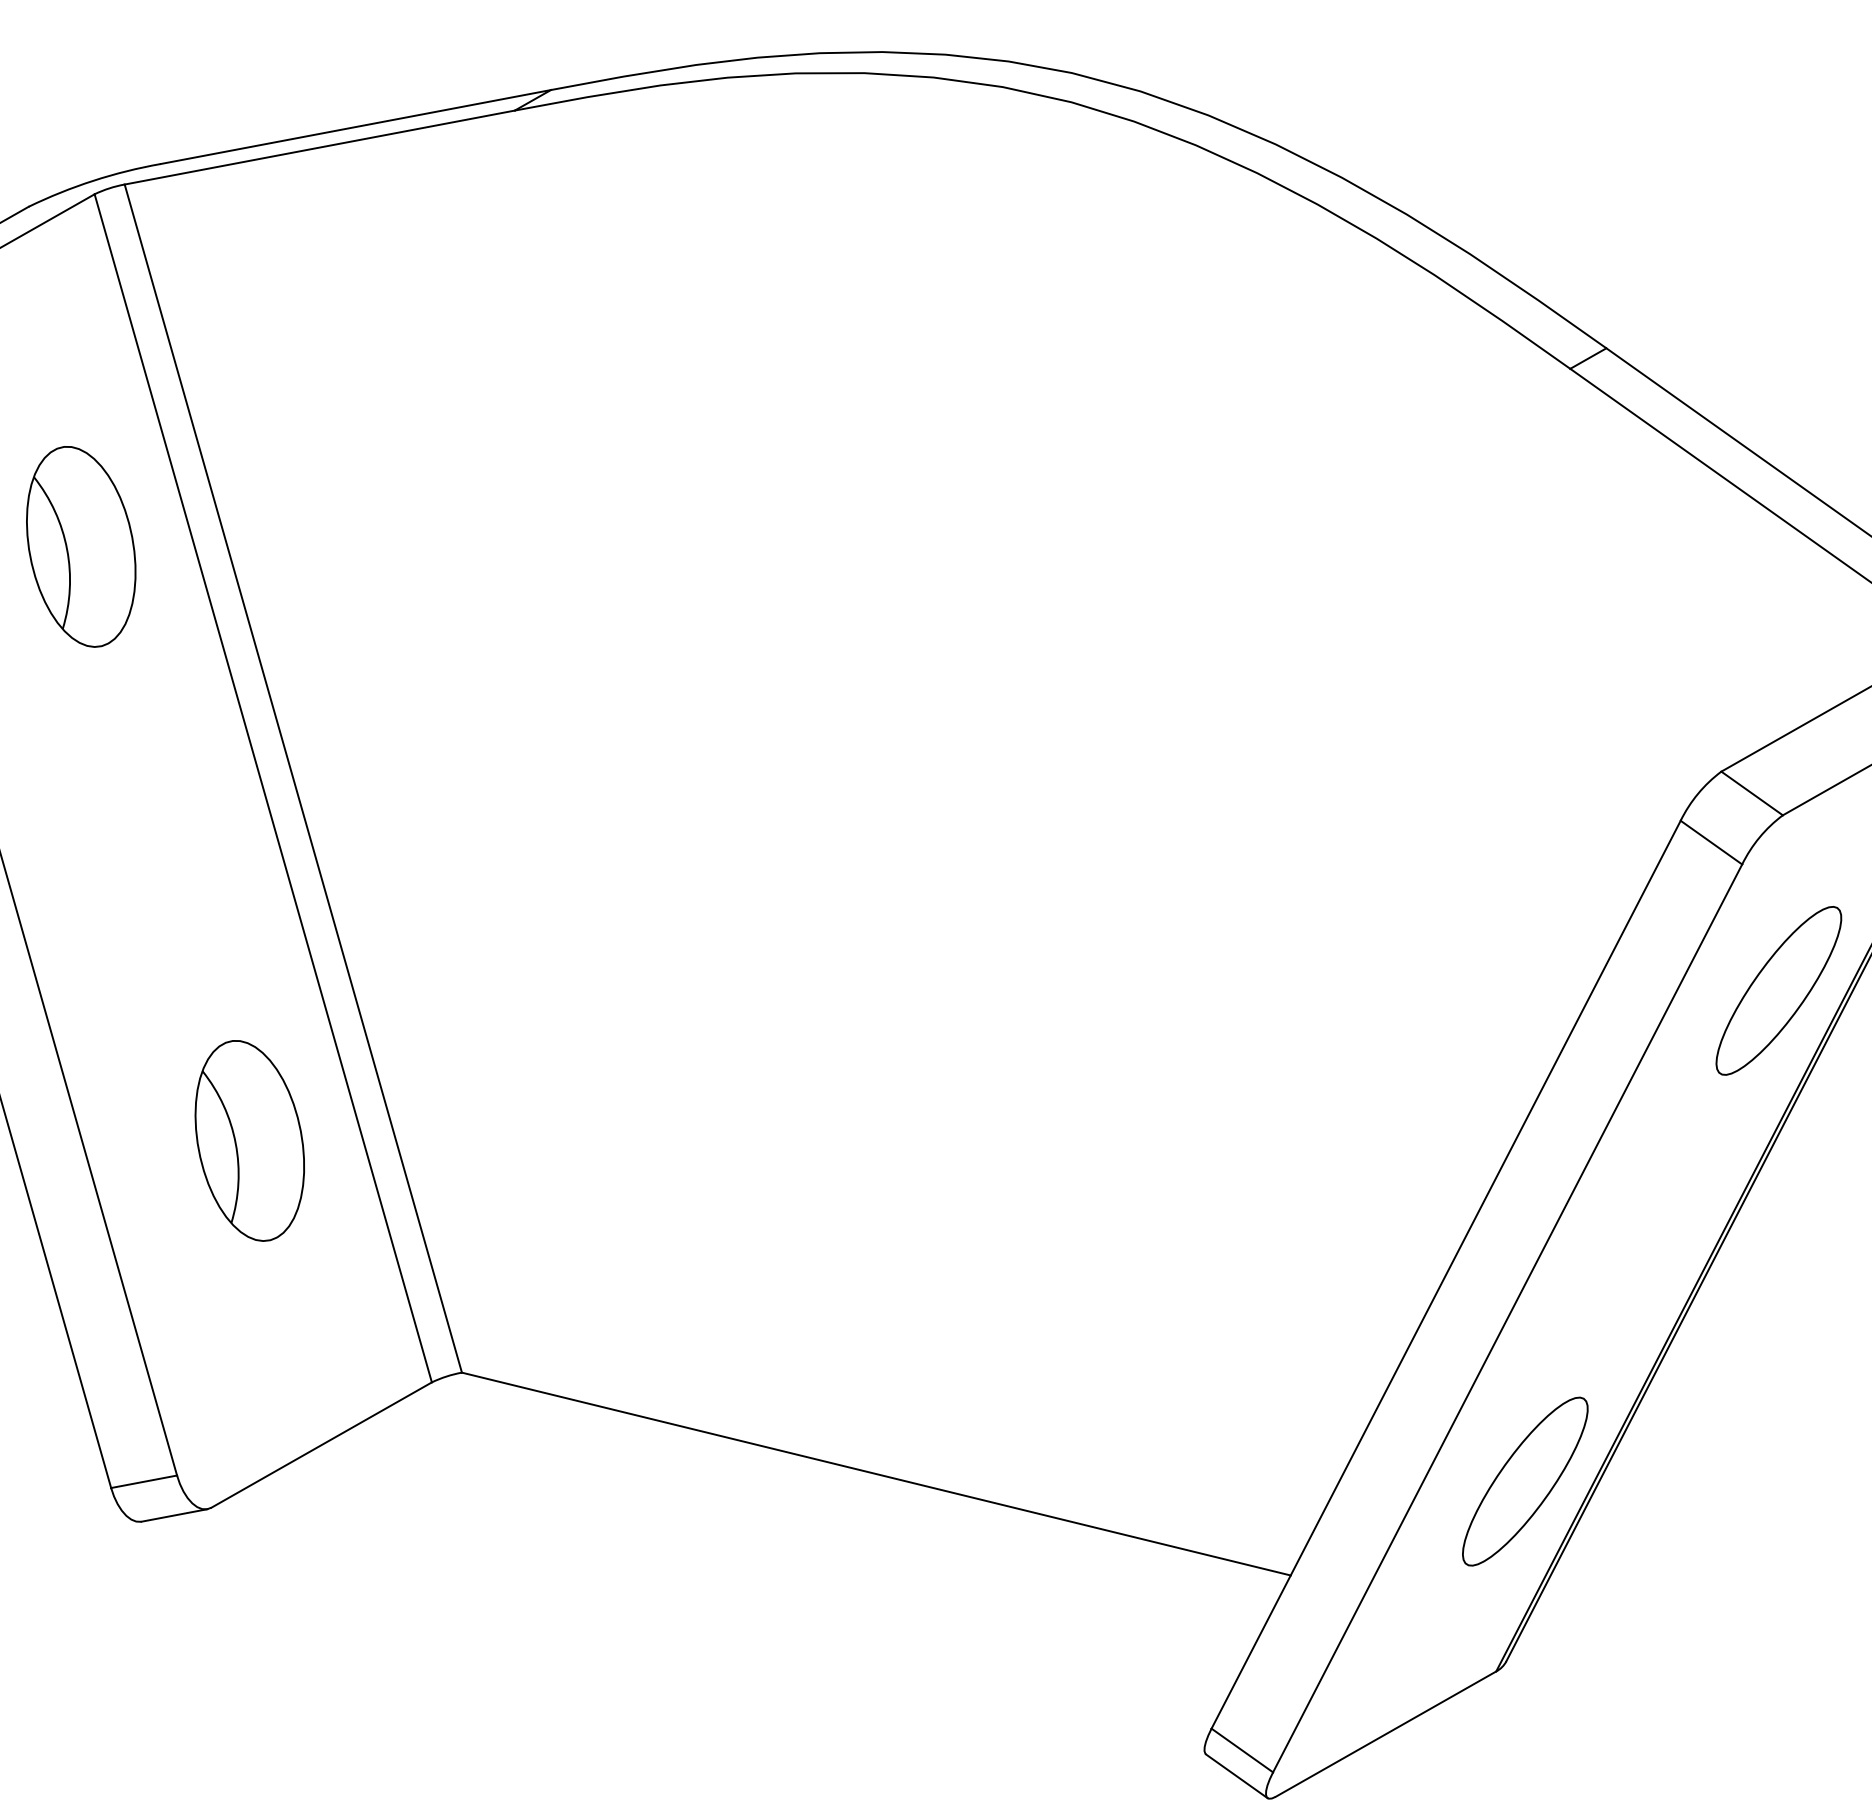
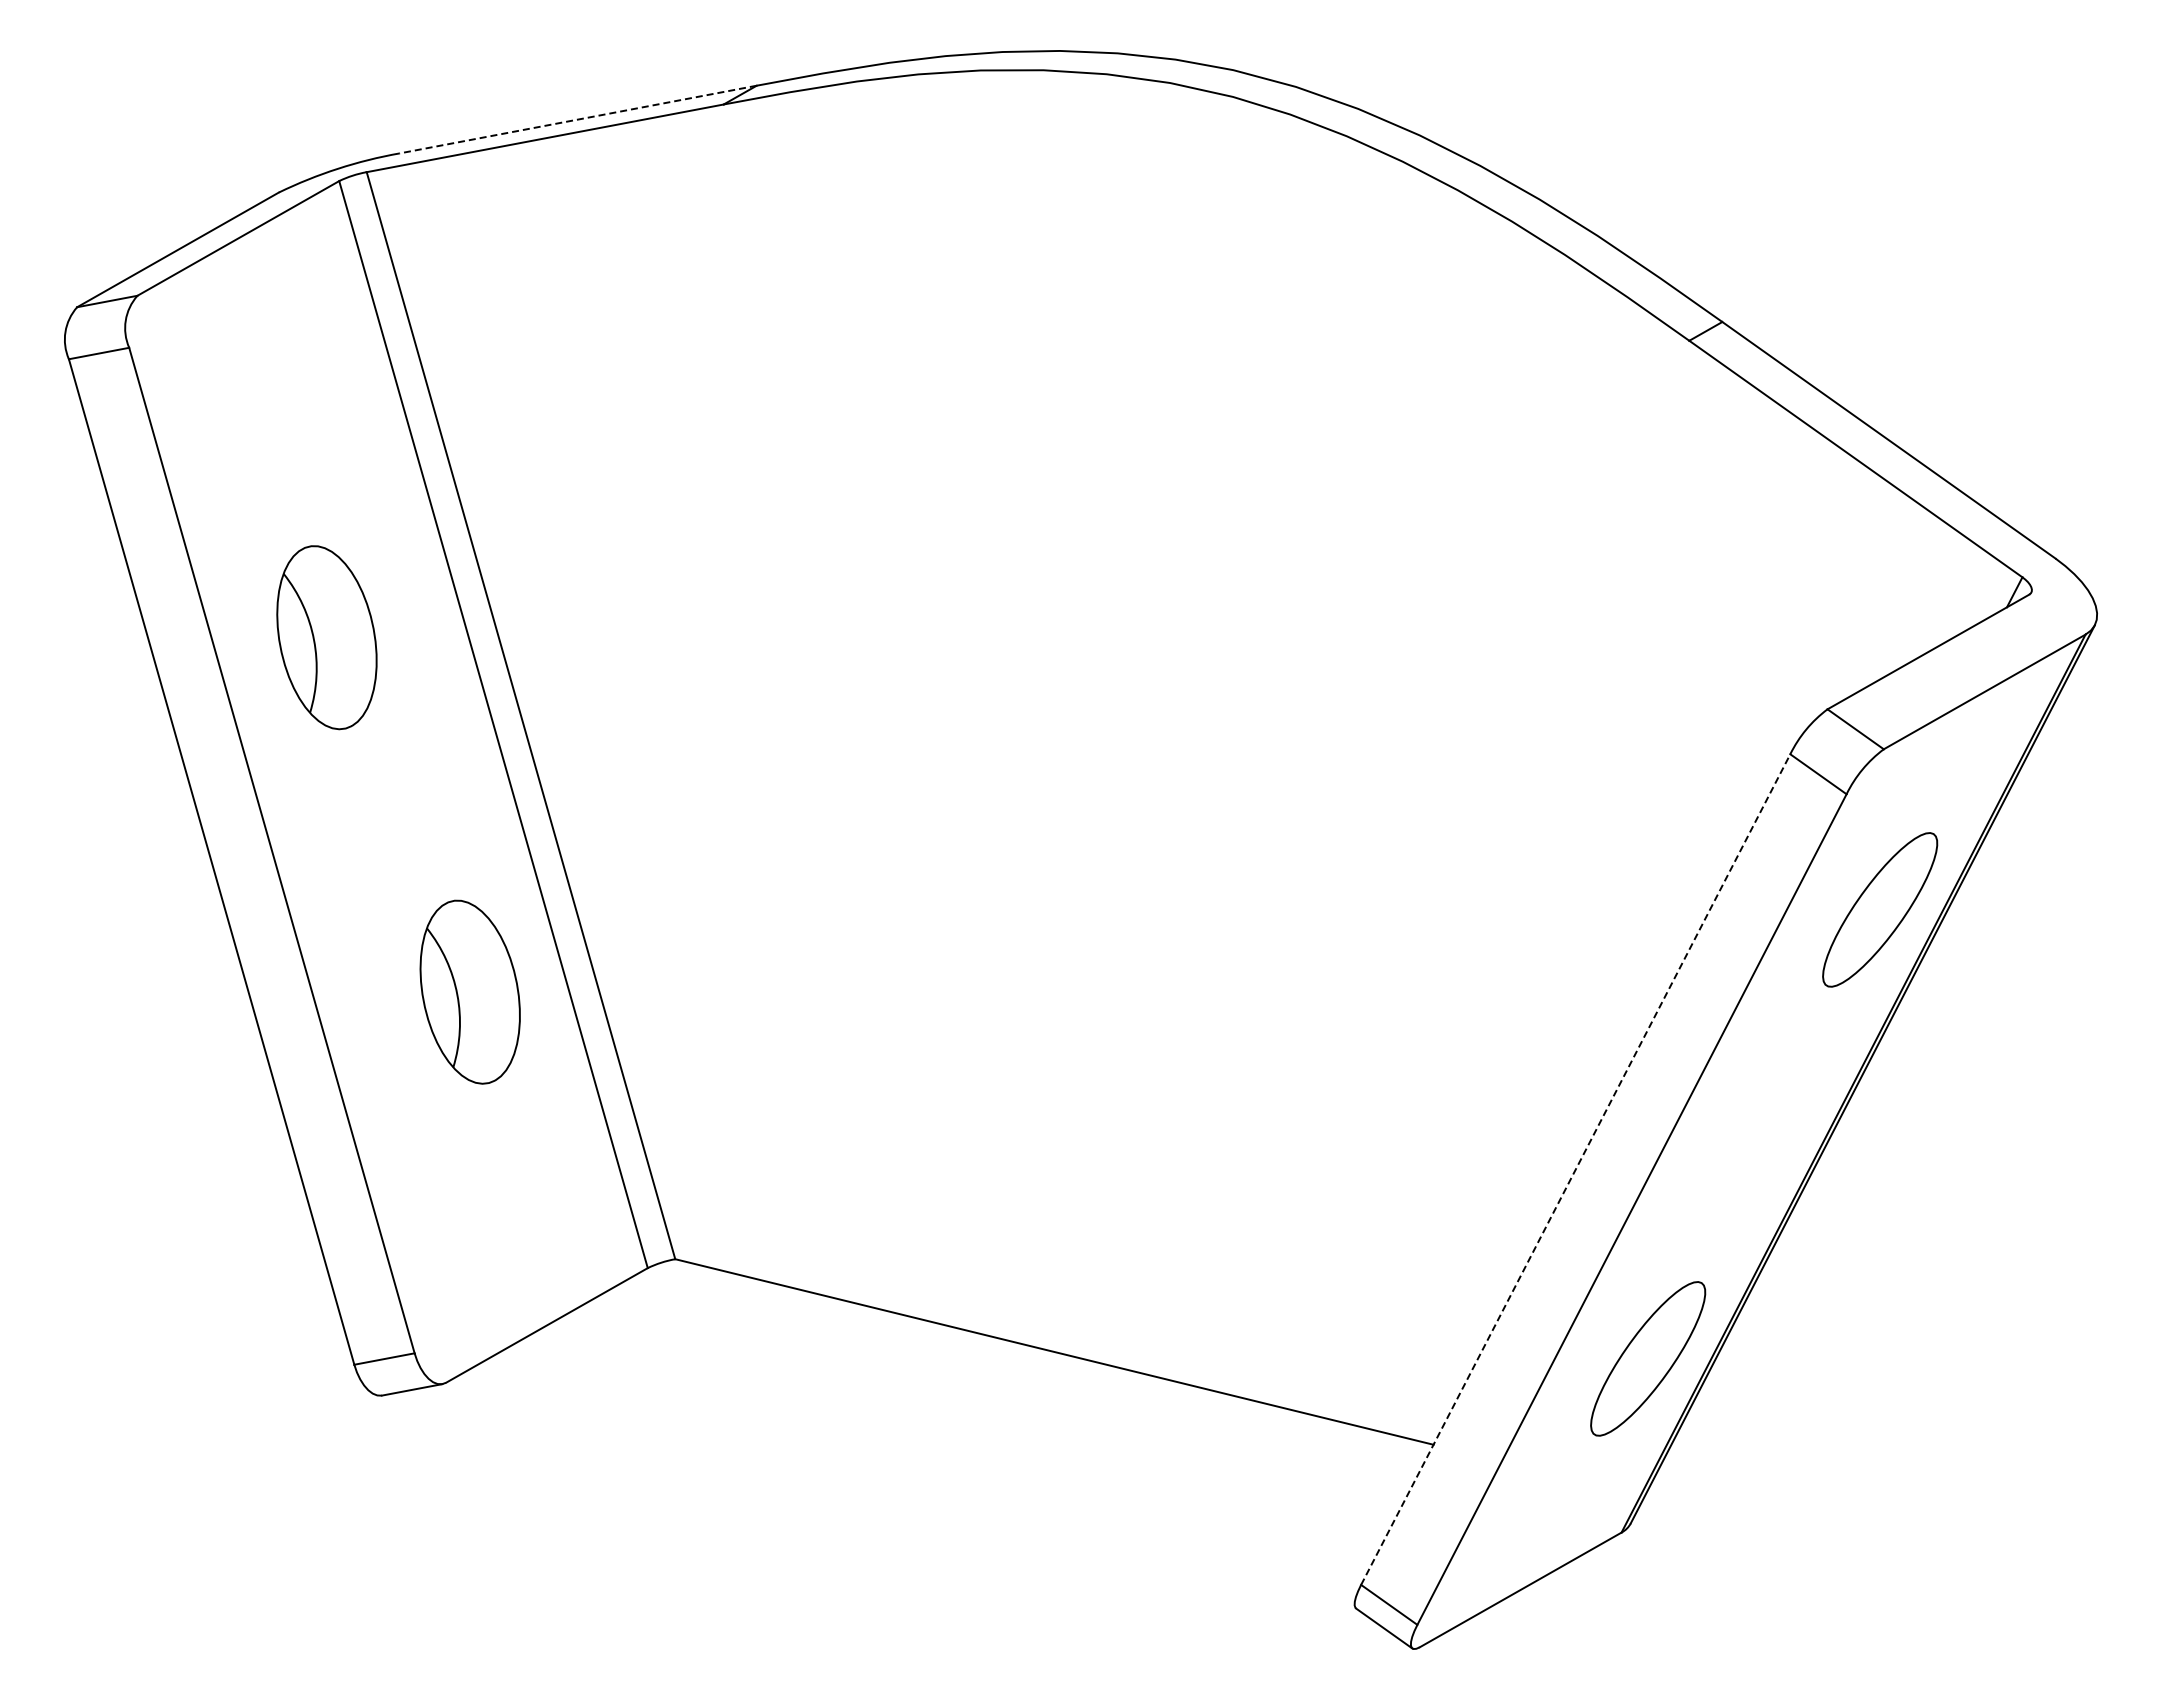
line: (356, 126) -> (578, 119), solid -> dashed
part: (80, 546) -> (326, 637), moved
part: (249, 1140) -> (469, 991), moved
line: (1445, 1274) -> (1575, 1169), solid -> dashed

